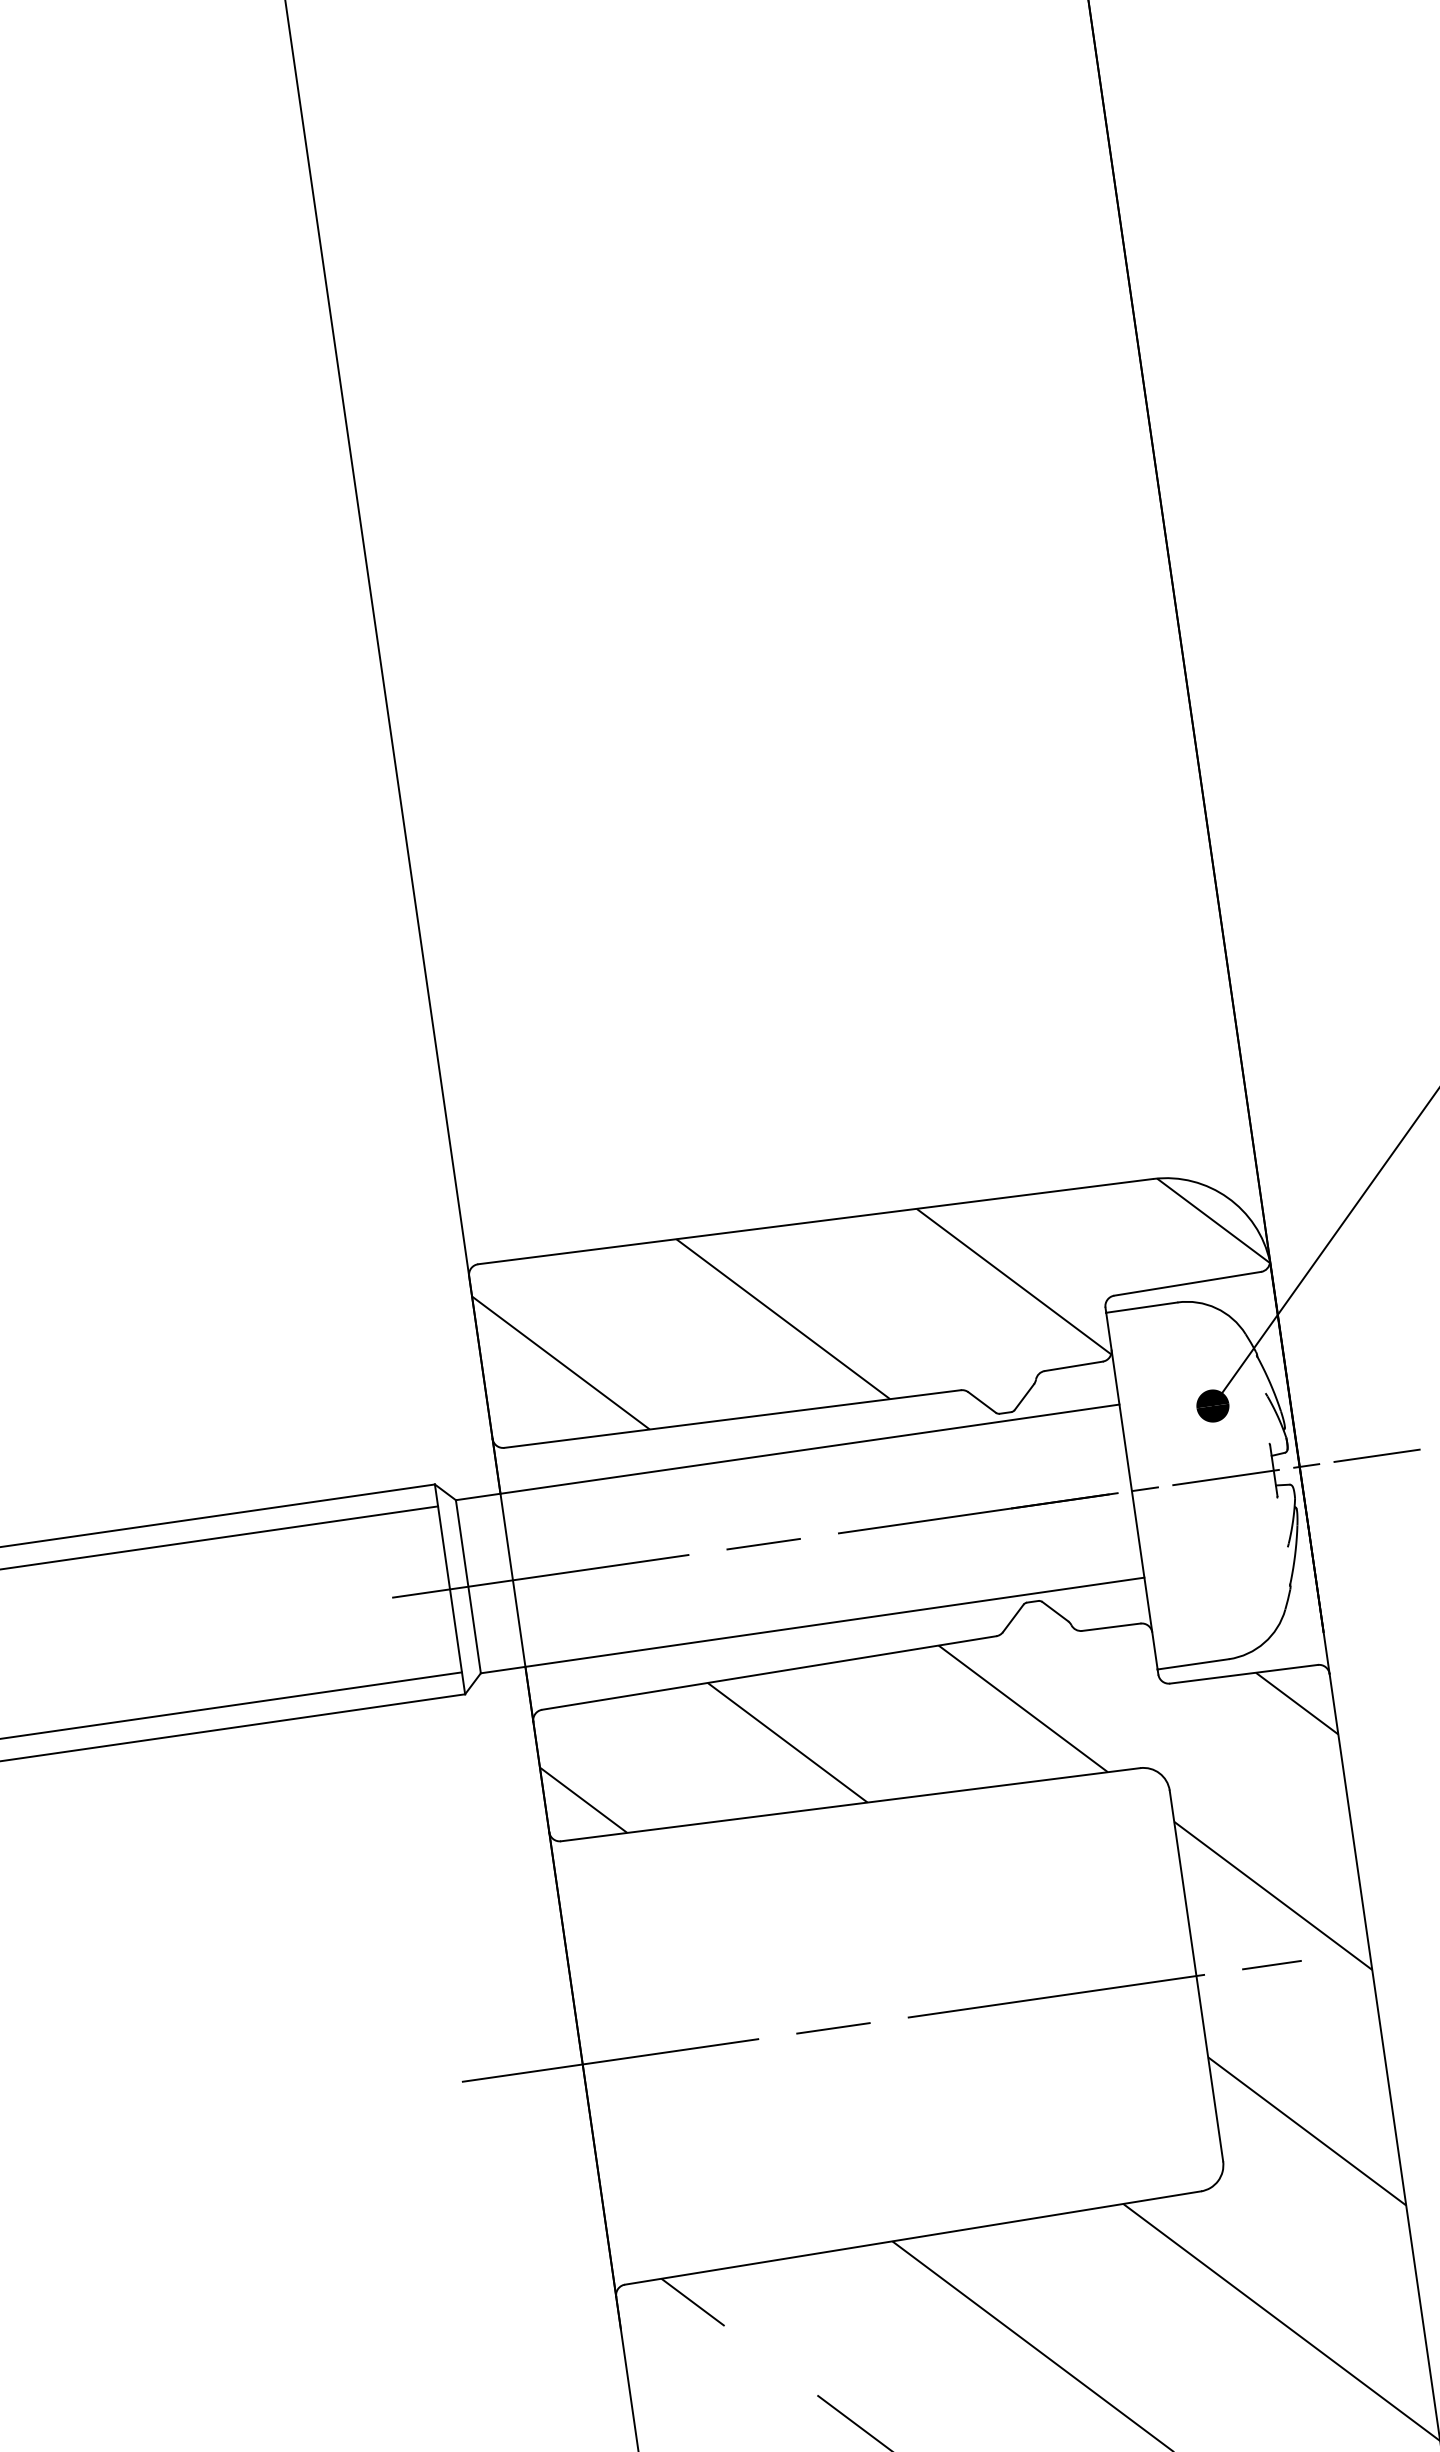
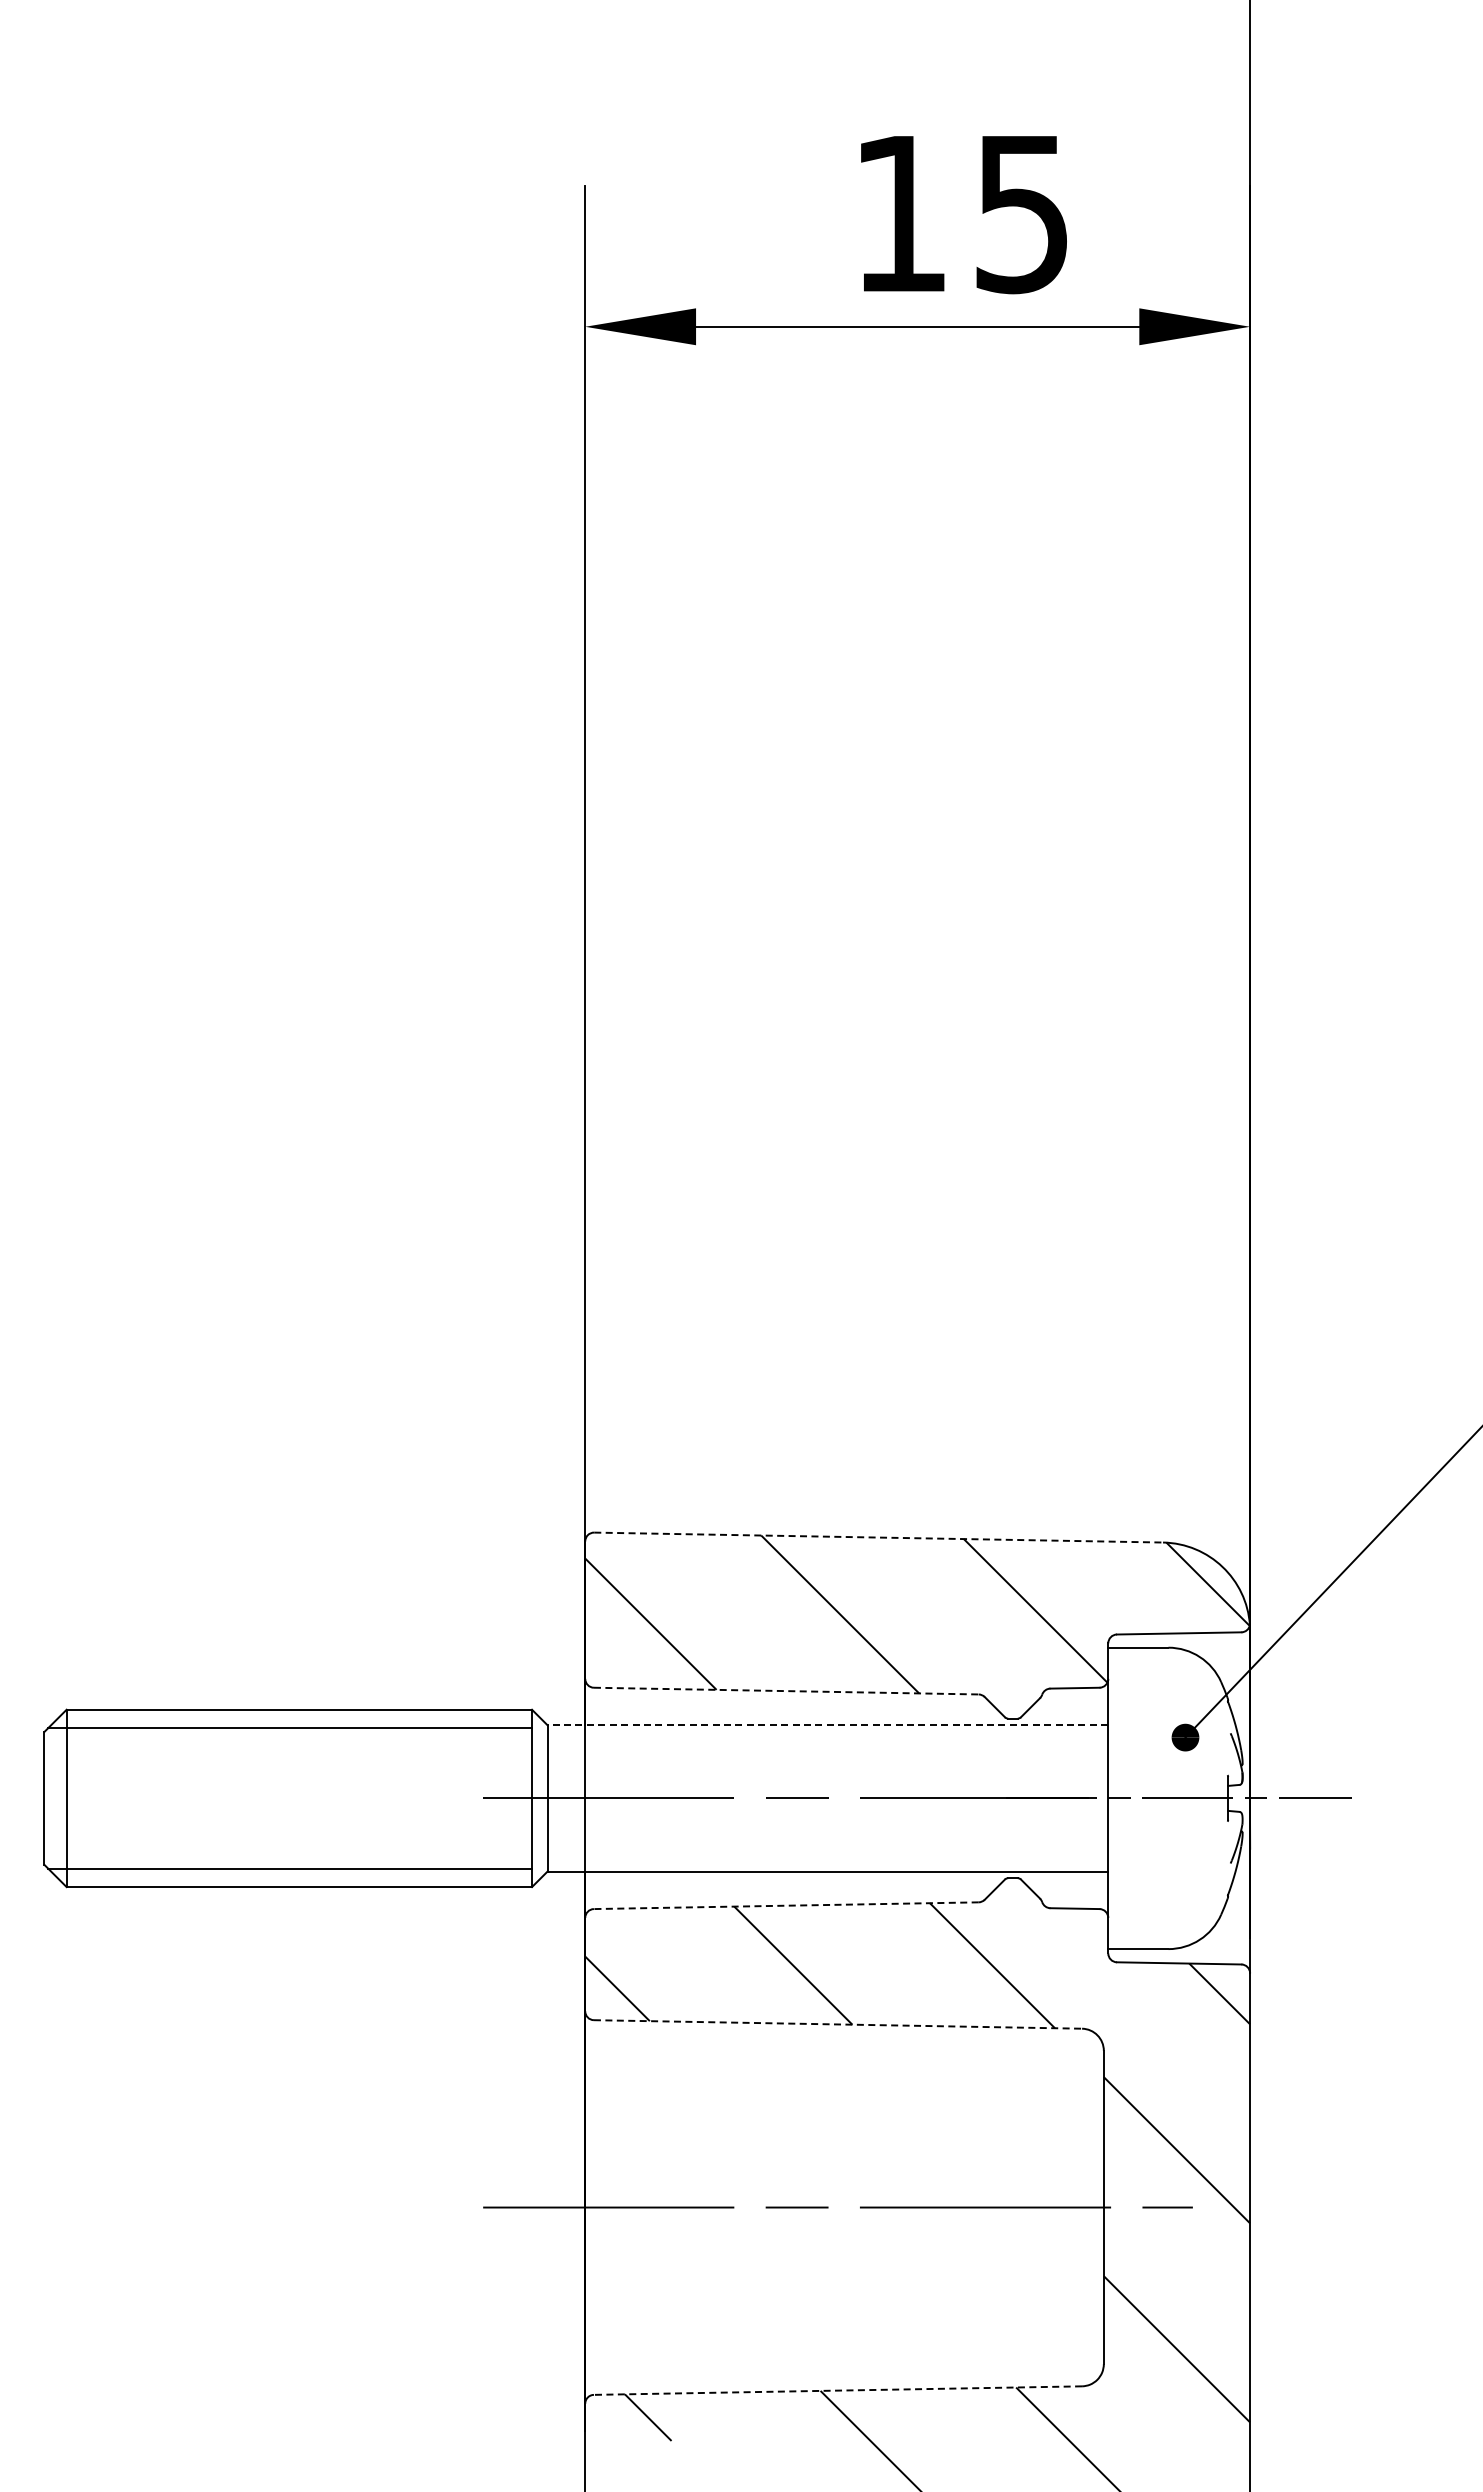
line: (816, 1221) -> (879, 1537), solid -> dashed
line: (732, 1419) -> (786, 1691), solid -> dashed
line: (787, 1452) -> (827, 1725), solid -> dashed
line: (768, 1672) -> (785, 1905), solid -> dashed
line: (851, 1804) -> (838, 2024), solid -> dashed
line: (912, 2237) -> (837, 2390), solid -> dashed

